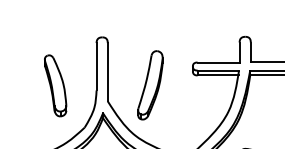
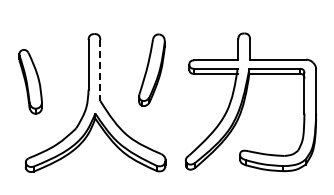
line: (107, 73) -> (100, 71), solid -> dashed
part: (149, 84) -> (151, 69), moved
part: (55, 85) -> (30, 81), moved

